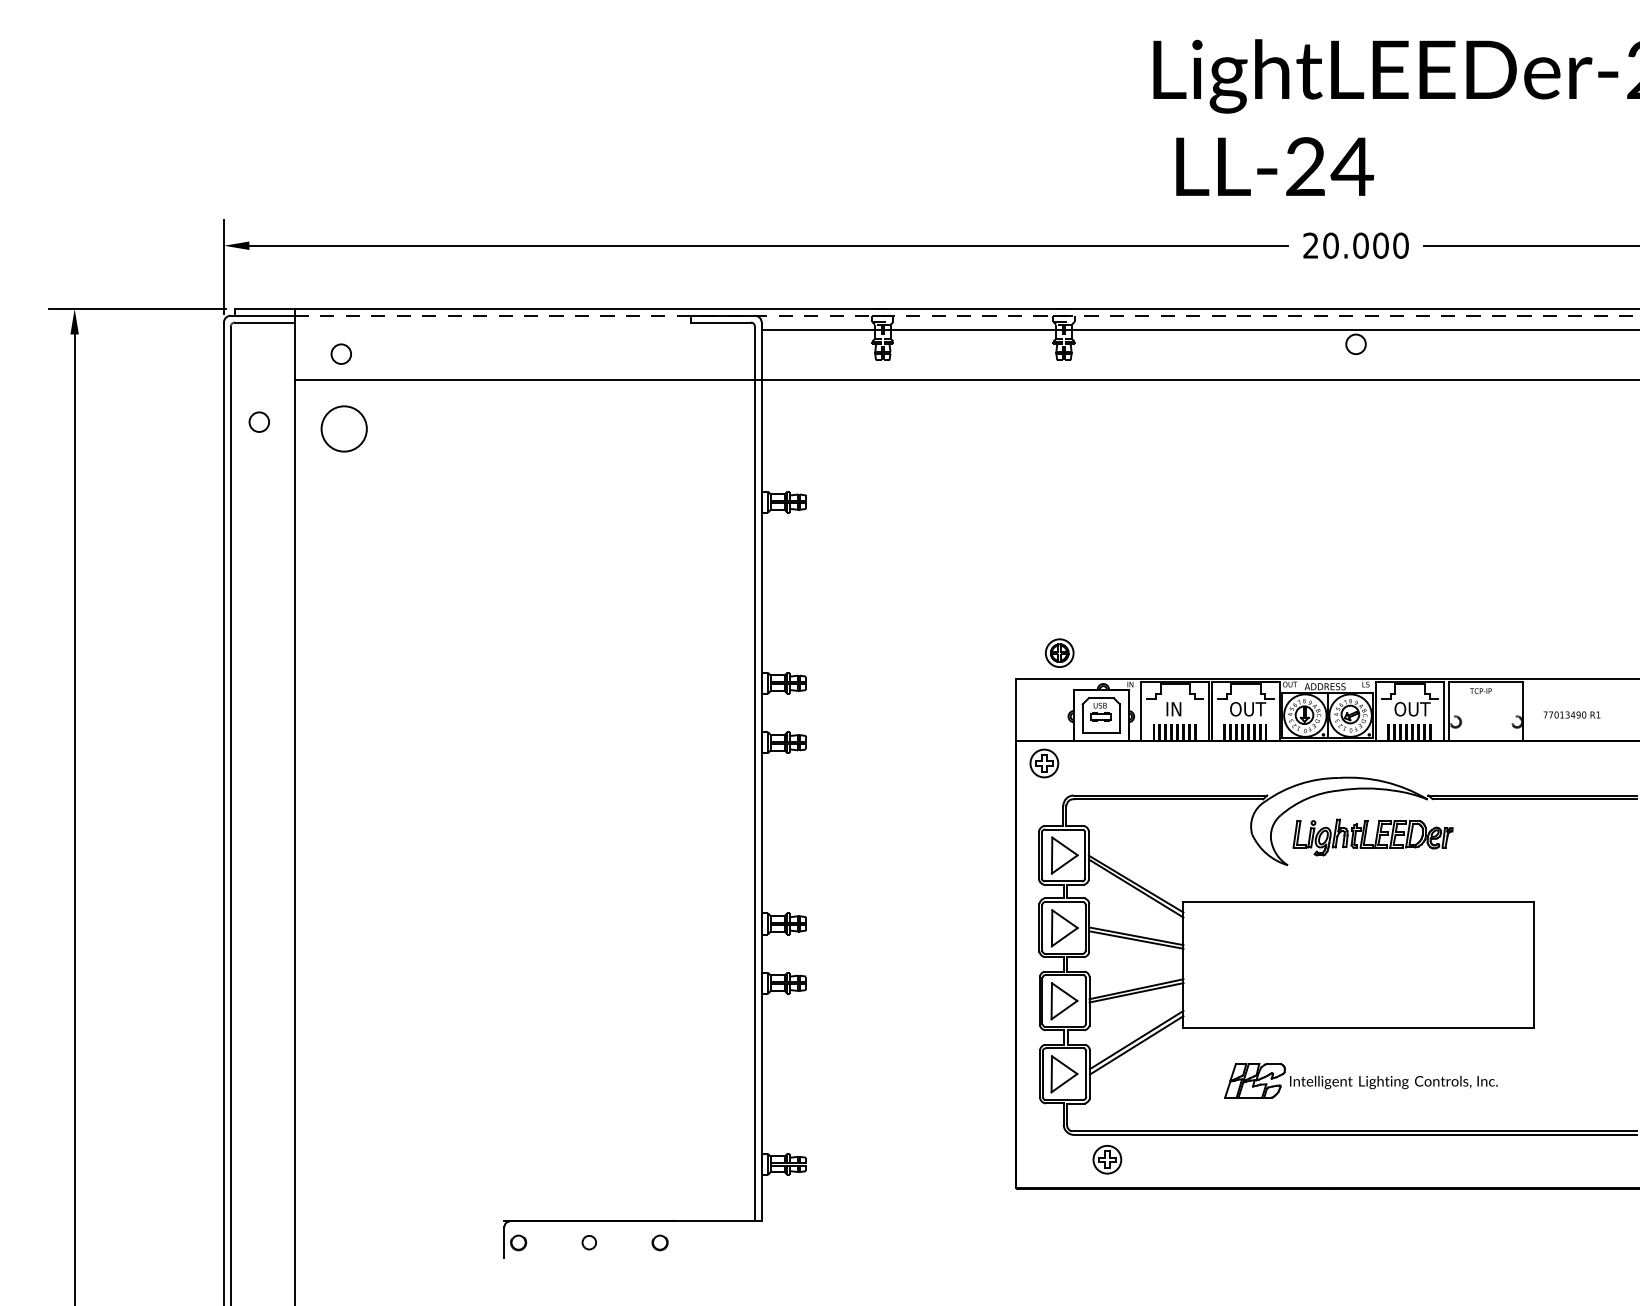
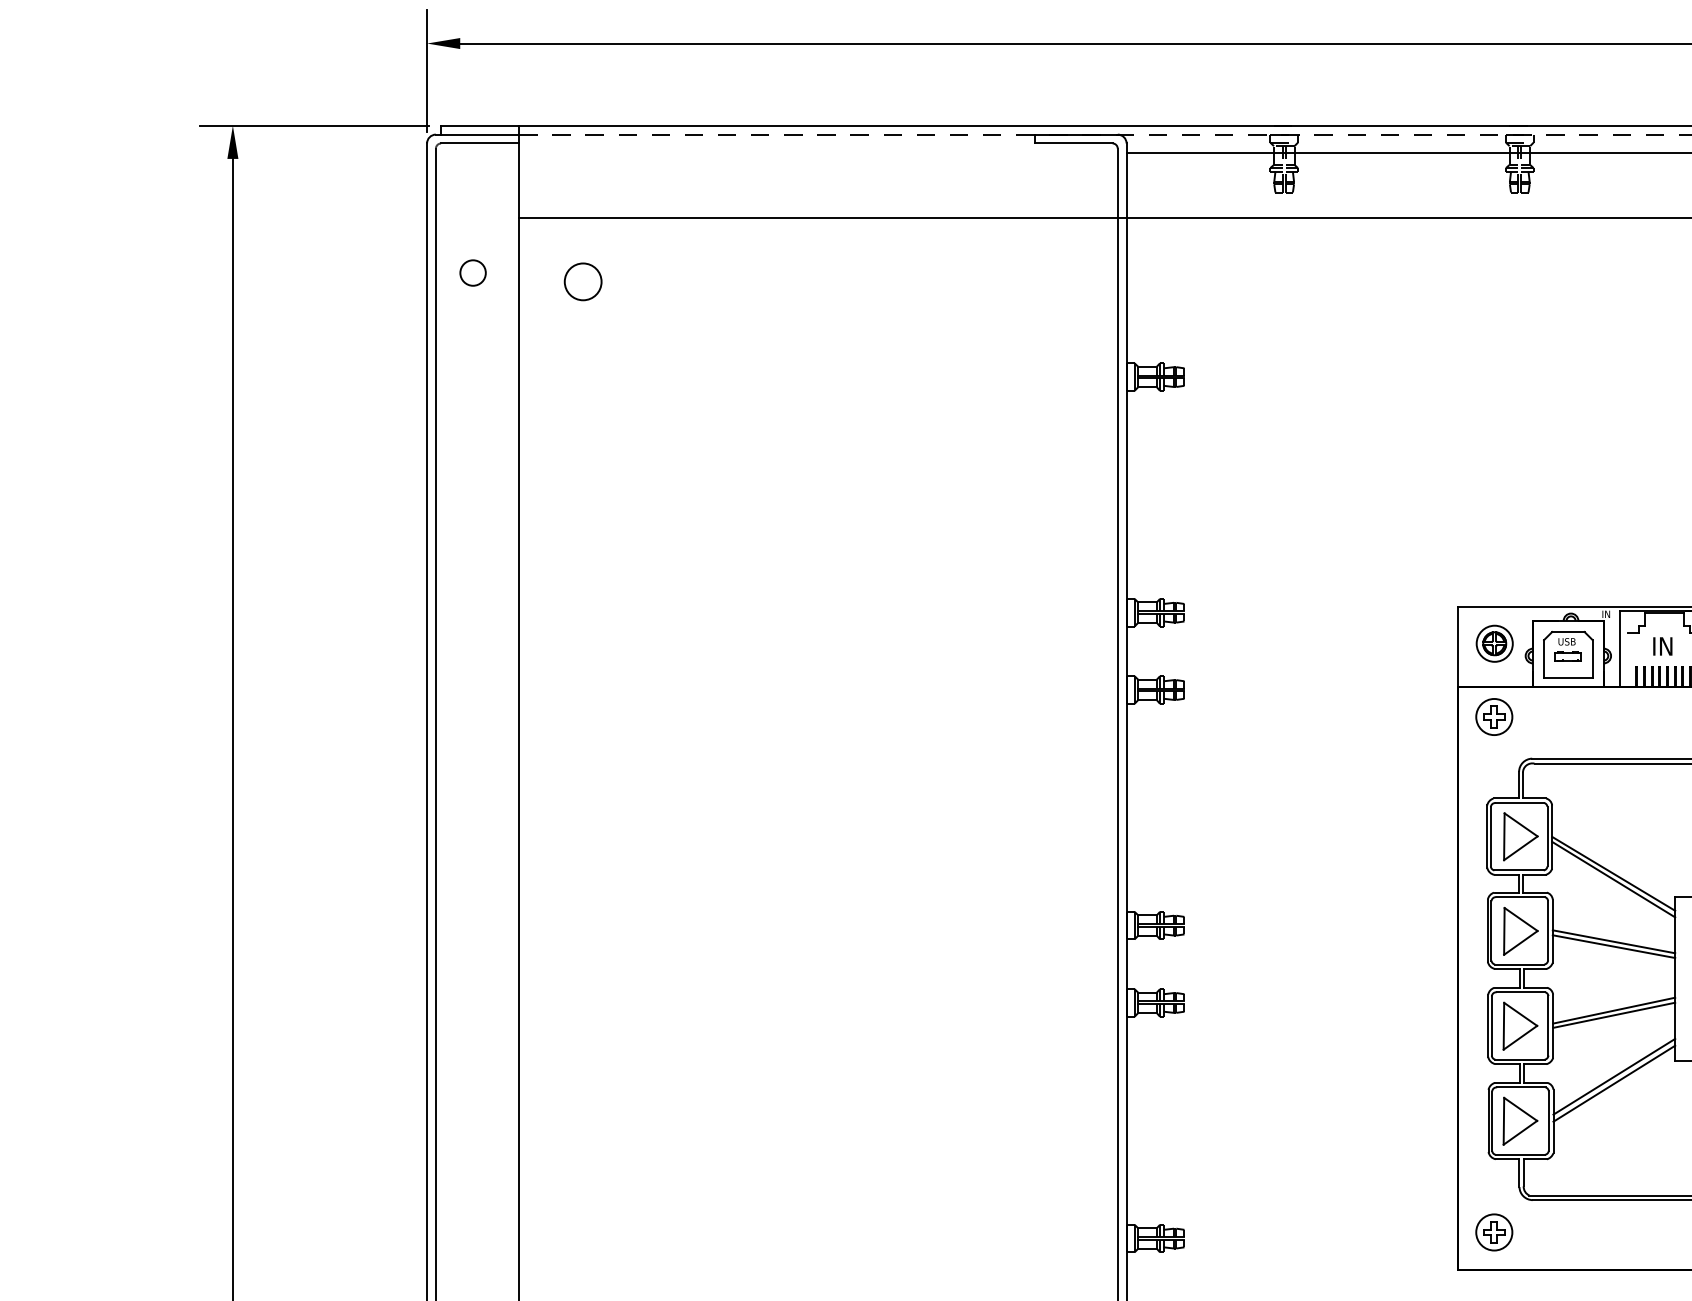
circle: (340, 353) -> (578, 183), removed
circle: (343, 428) -> (582, 281), size x0.62
part: (1059, 652) -> (1494, 642), moved
part: (1107, 1159) -> (1494, 1232), moved

